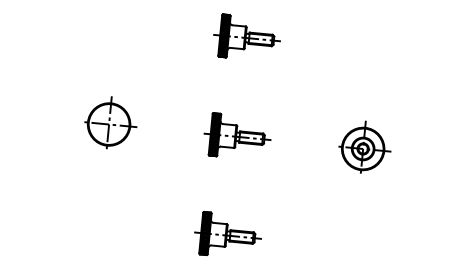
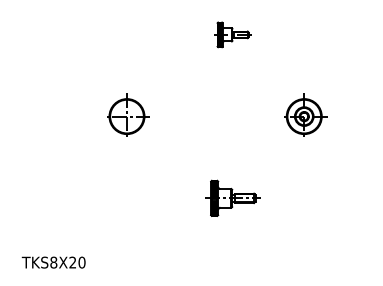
part: (246, 37) -> (232, 34), size x0.7
part: (236, 136) -> (232, 116), removed
part: (364, 146) -> (305, 114), moved

